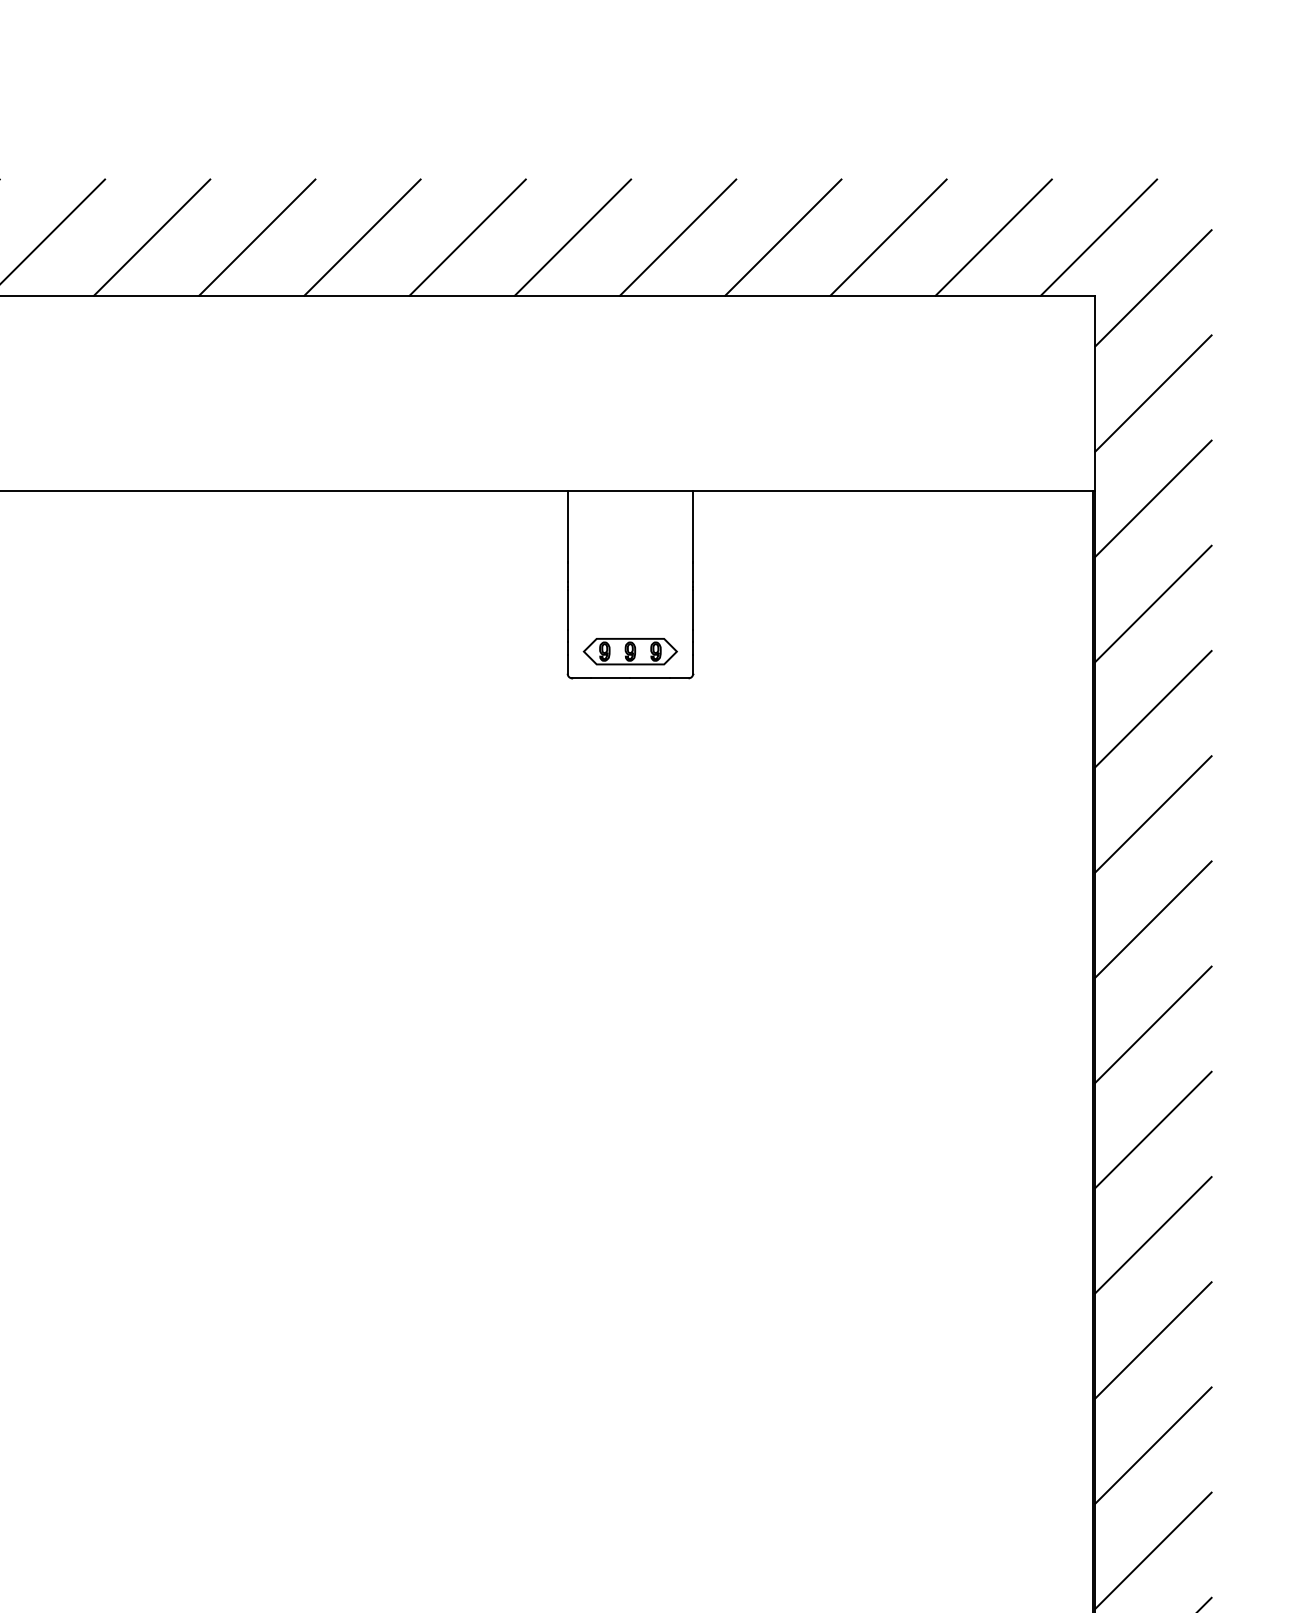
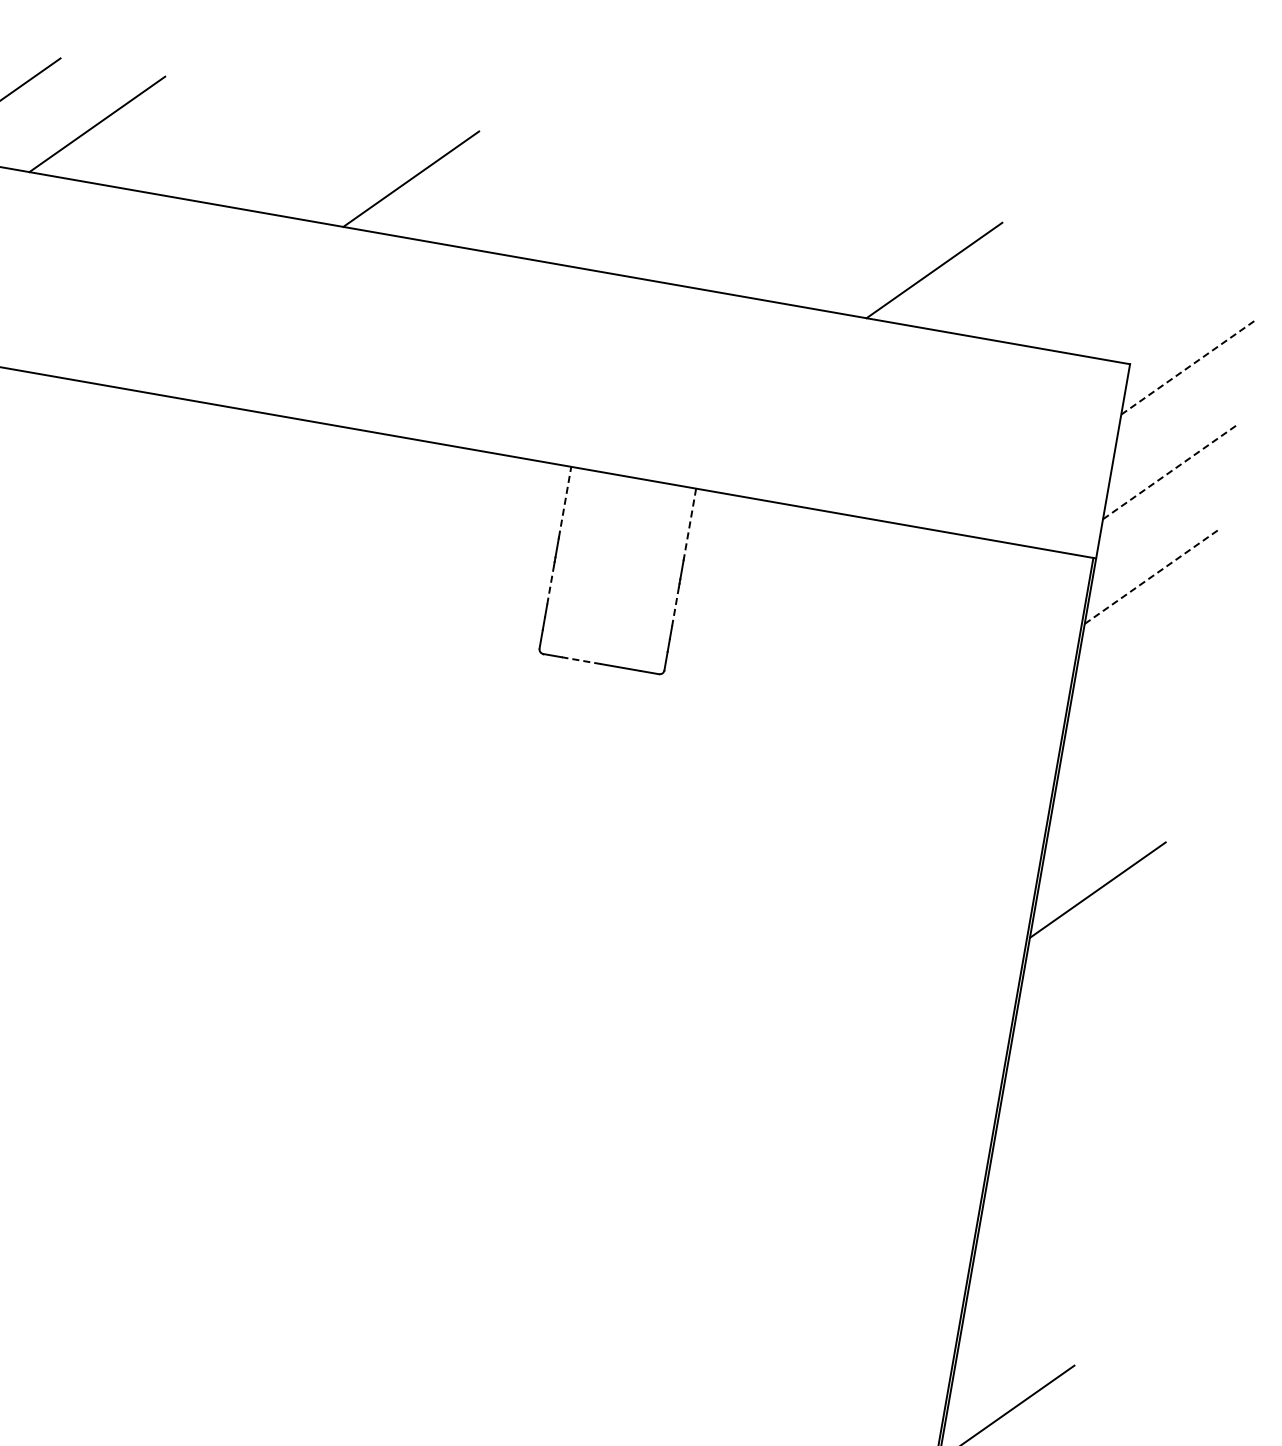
line: (152, 237) -> (202, 142), removed
line: (257, 237) -> (306, 160), removed
line: (467, 237) -> (515, 197), removed
line: (572, 237) -> (620, 215), removed
line: (678, 237) -> (725, 233), removed
line: (783, 237) -> (829, 252), removed
line: (993, 237) -> (1038, 288), removed
line: (1098, 237) -> (1143, 306), removed
line: (1153, 287) -> (1189, 366), solid -> dashed
line: (1153, 393) -> (1170, 471), solid -> dashed
line: (1153, 498) -> (1152, 575), solid -> dashed
line: (567, 526) -> (564, 502), solid -> dashed
line: (693, 526) -> (690, 523), solid -> dashed
line: (1153, 603) -> (1134, 680), removed
line: (567, 609) -> (550, 584), solid -> dashed
line: (693, 609) -> (675, 606), solid -> dashed
part: (629, 651) -> (604, 637), removed
line: (610, 678) -> (581, 660), solid -> dashed
line: (1153, 708) -> (1116, 784), removed
line: (1153, 919) -> (1079, 994), removed
line: (1153, 1024) -> (1061, 1099), removed
line: (1153, 1129) -> (1043, 1203), removed
line: (1153, 1235) -> (1024, 1309), removed

